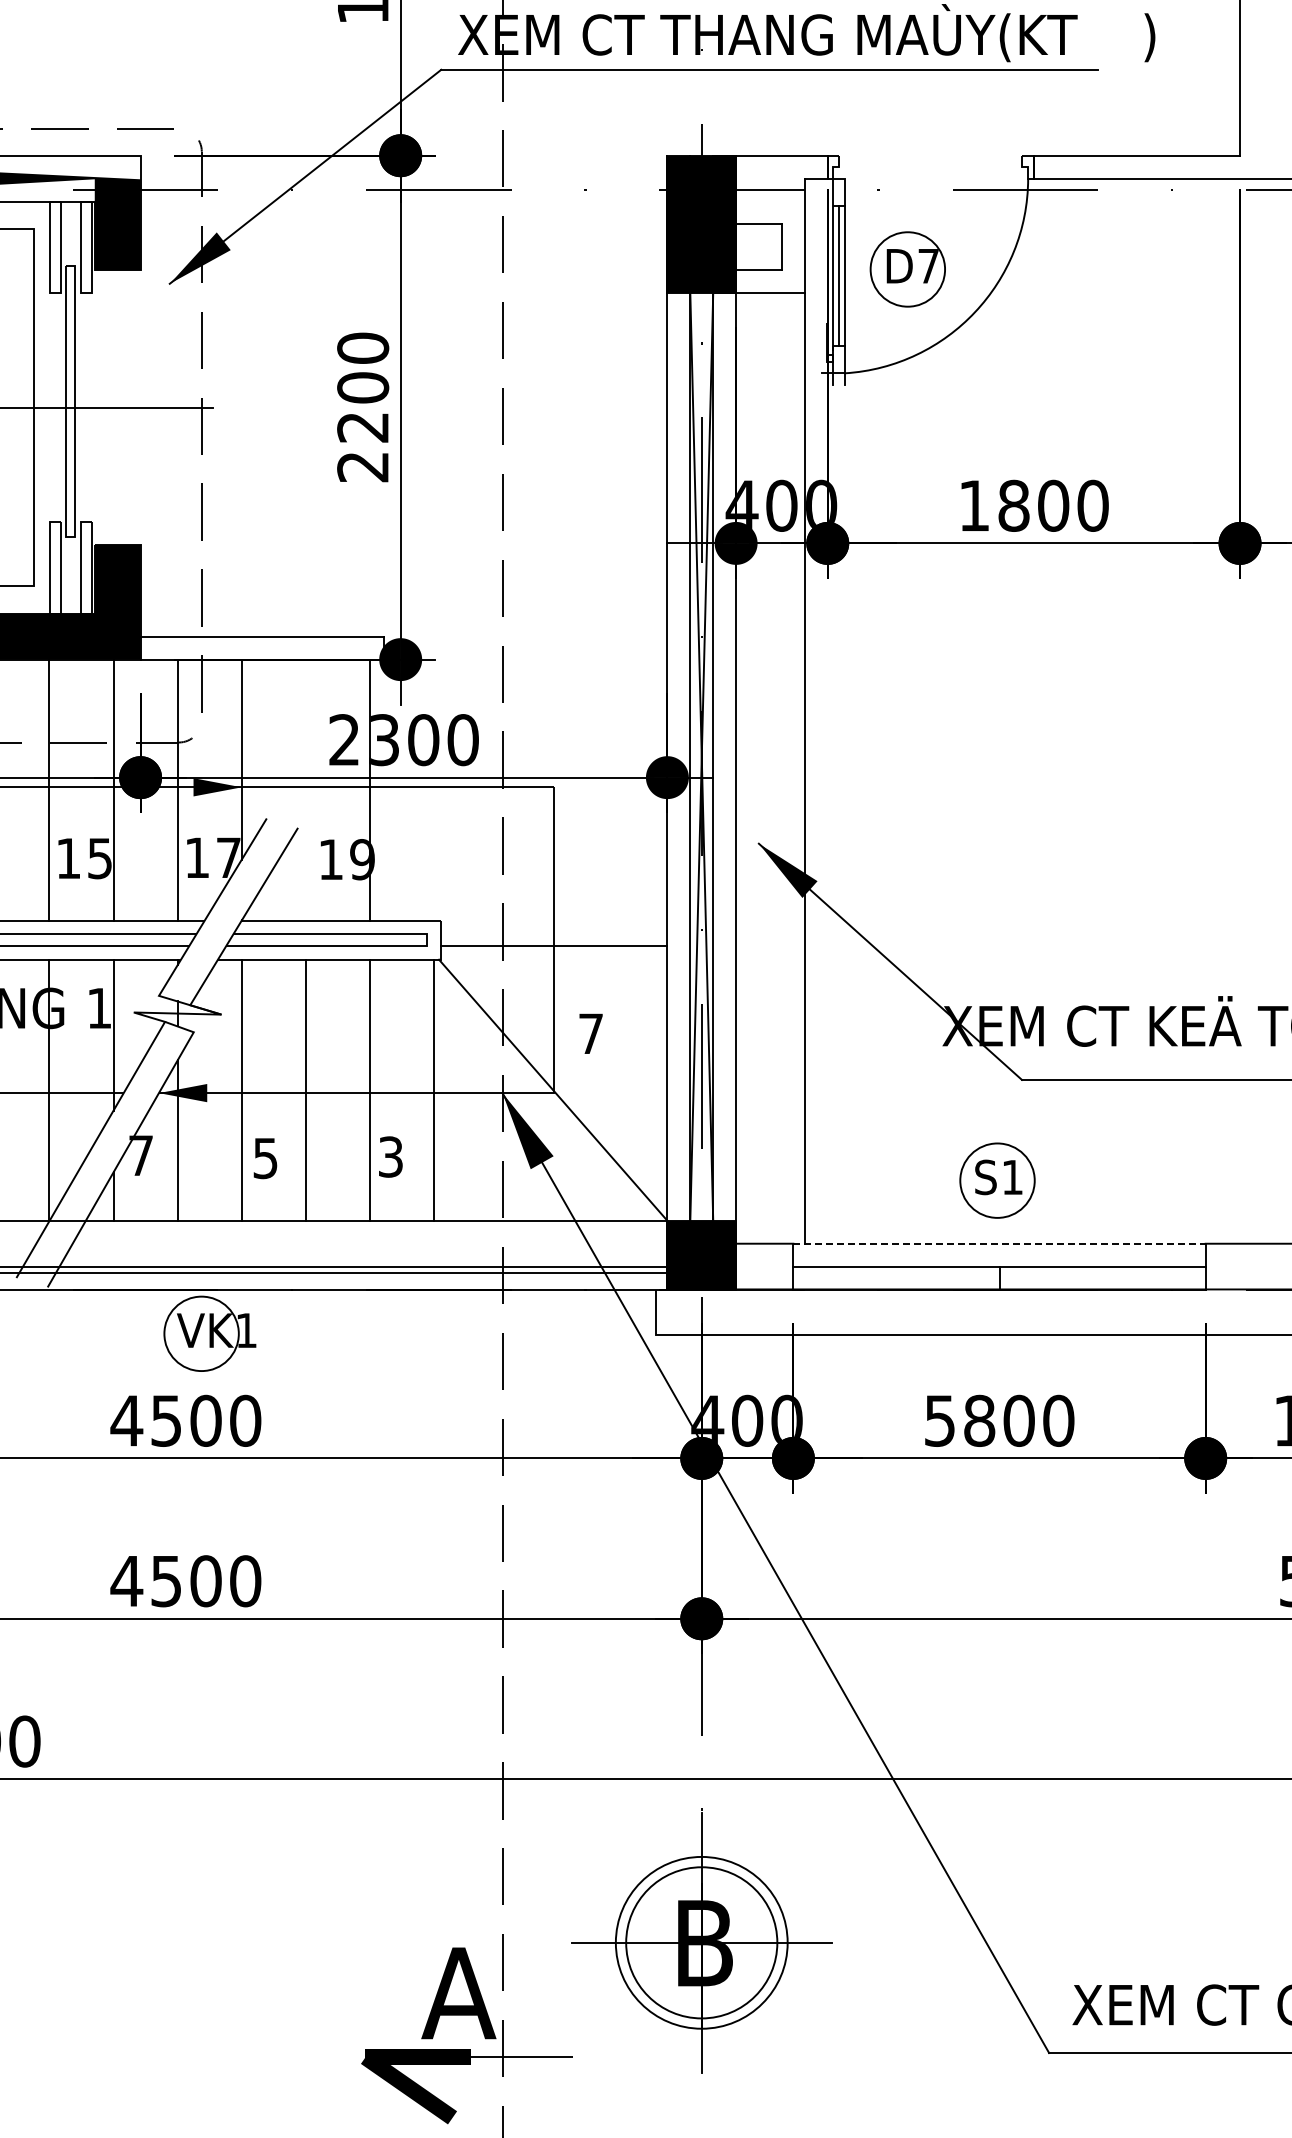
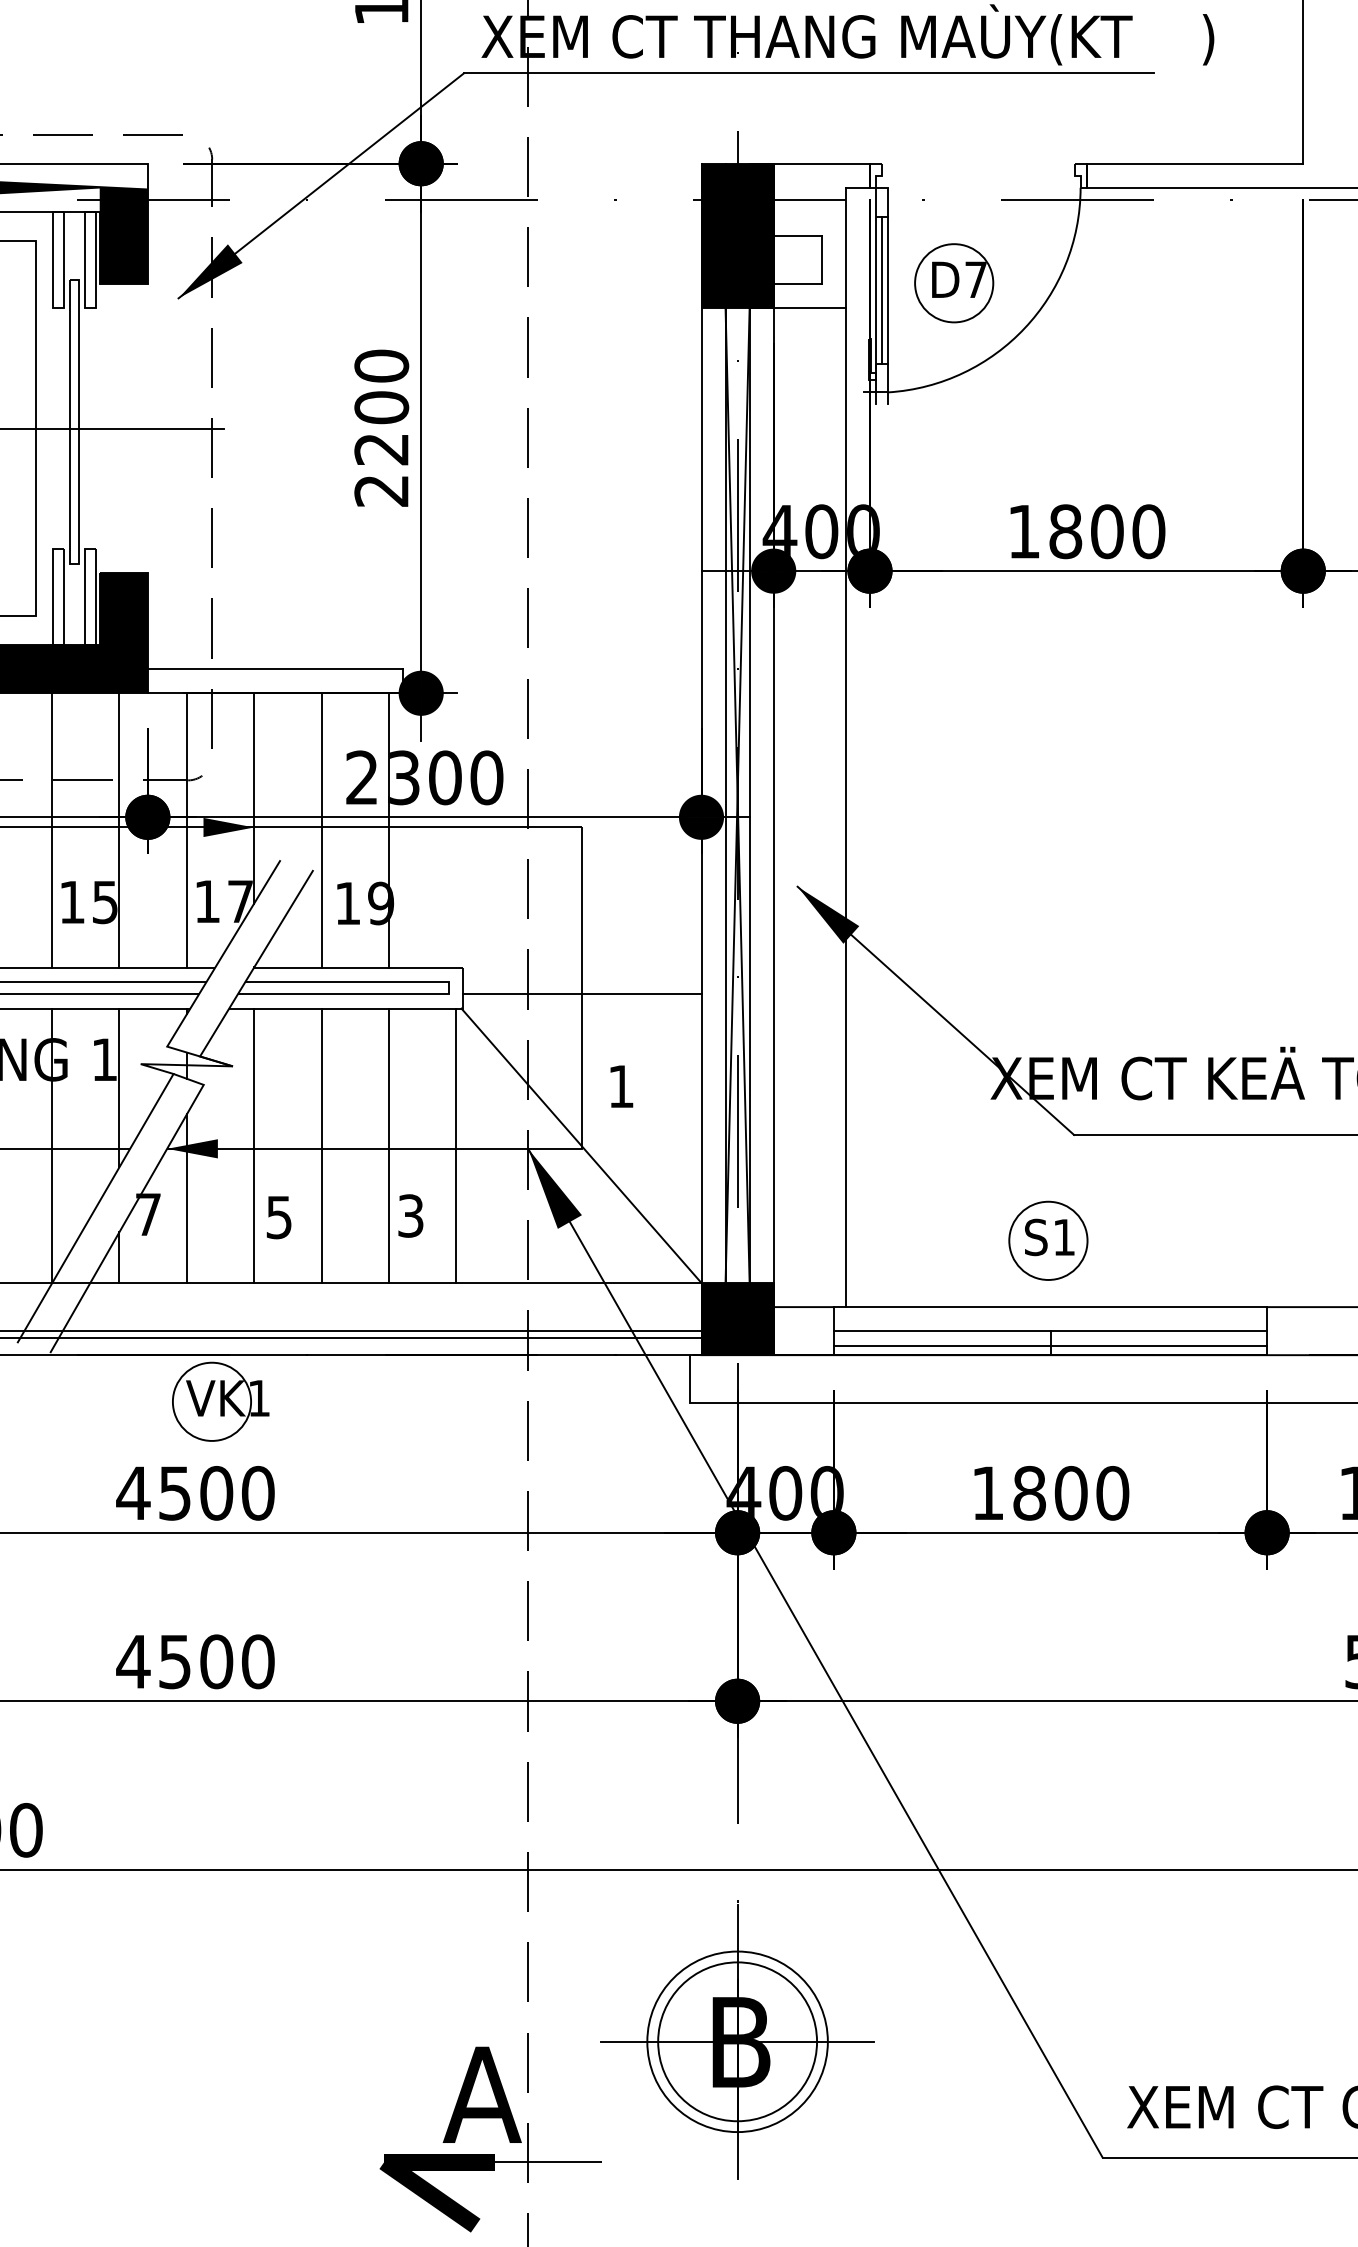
line: (305, 789) -> (321, 829), added
text: (590, 1033) -> (620, 1086), 7 -> 1
line: (1000, 1243) -> (1051, 1306), dashed -> solid
line: (999, 1280) -> (1050, 1345), added
text: (939, 1420) -> (987, 1492), 5800 -> 1800

